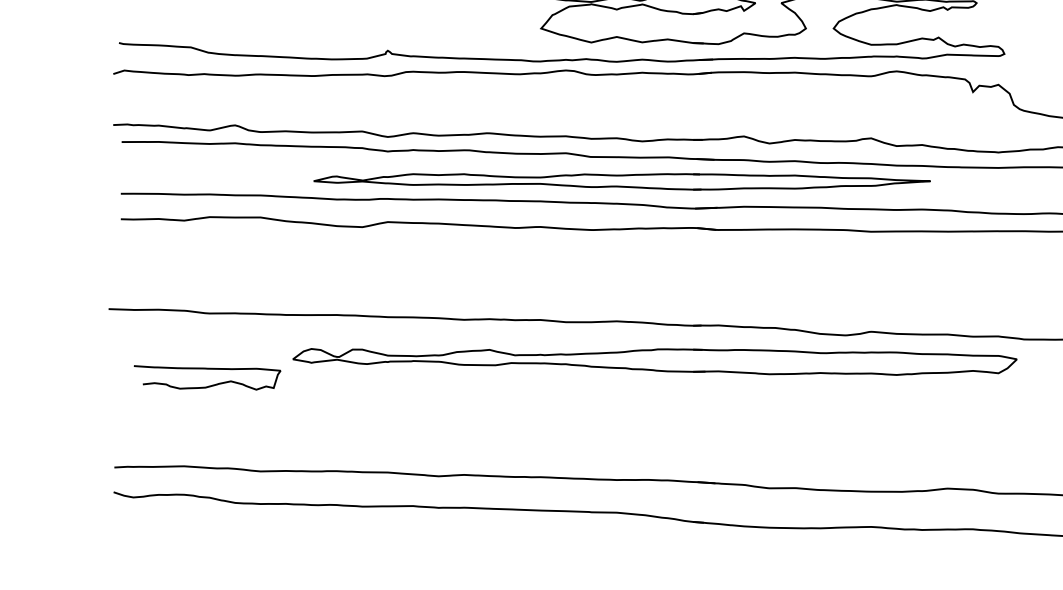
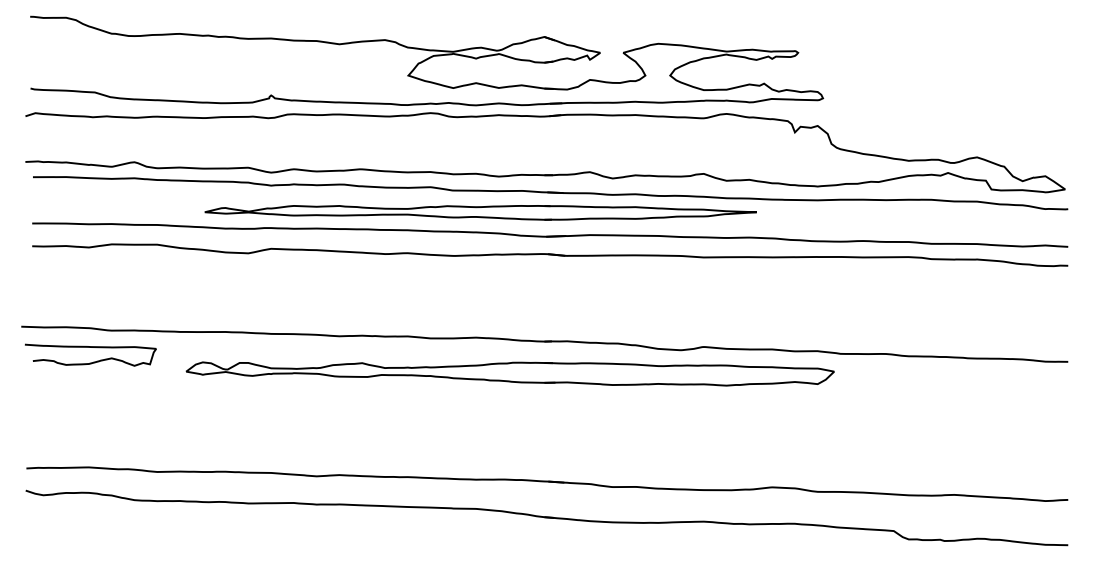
curve: (207, 369) -> (90, 347), moved

